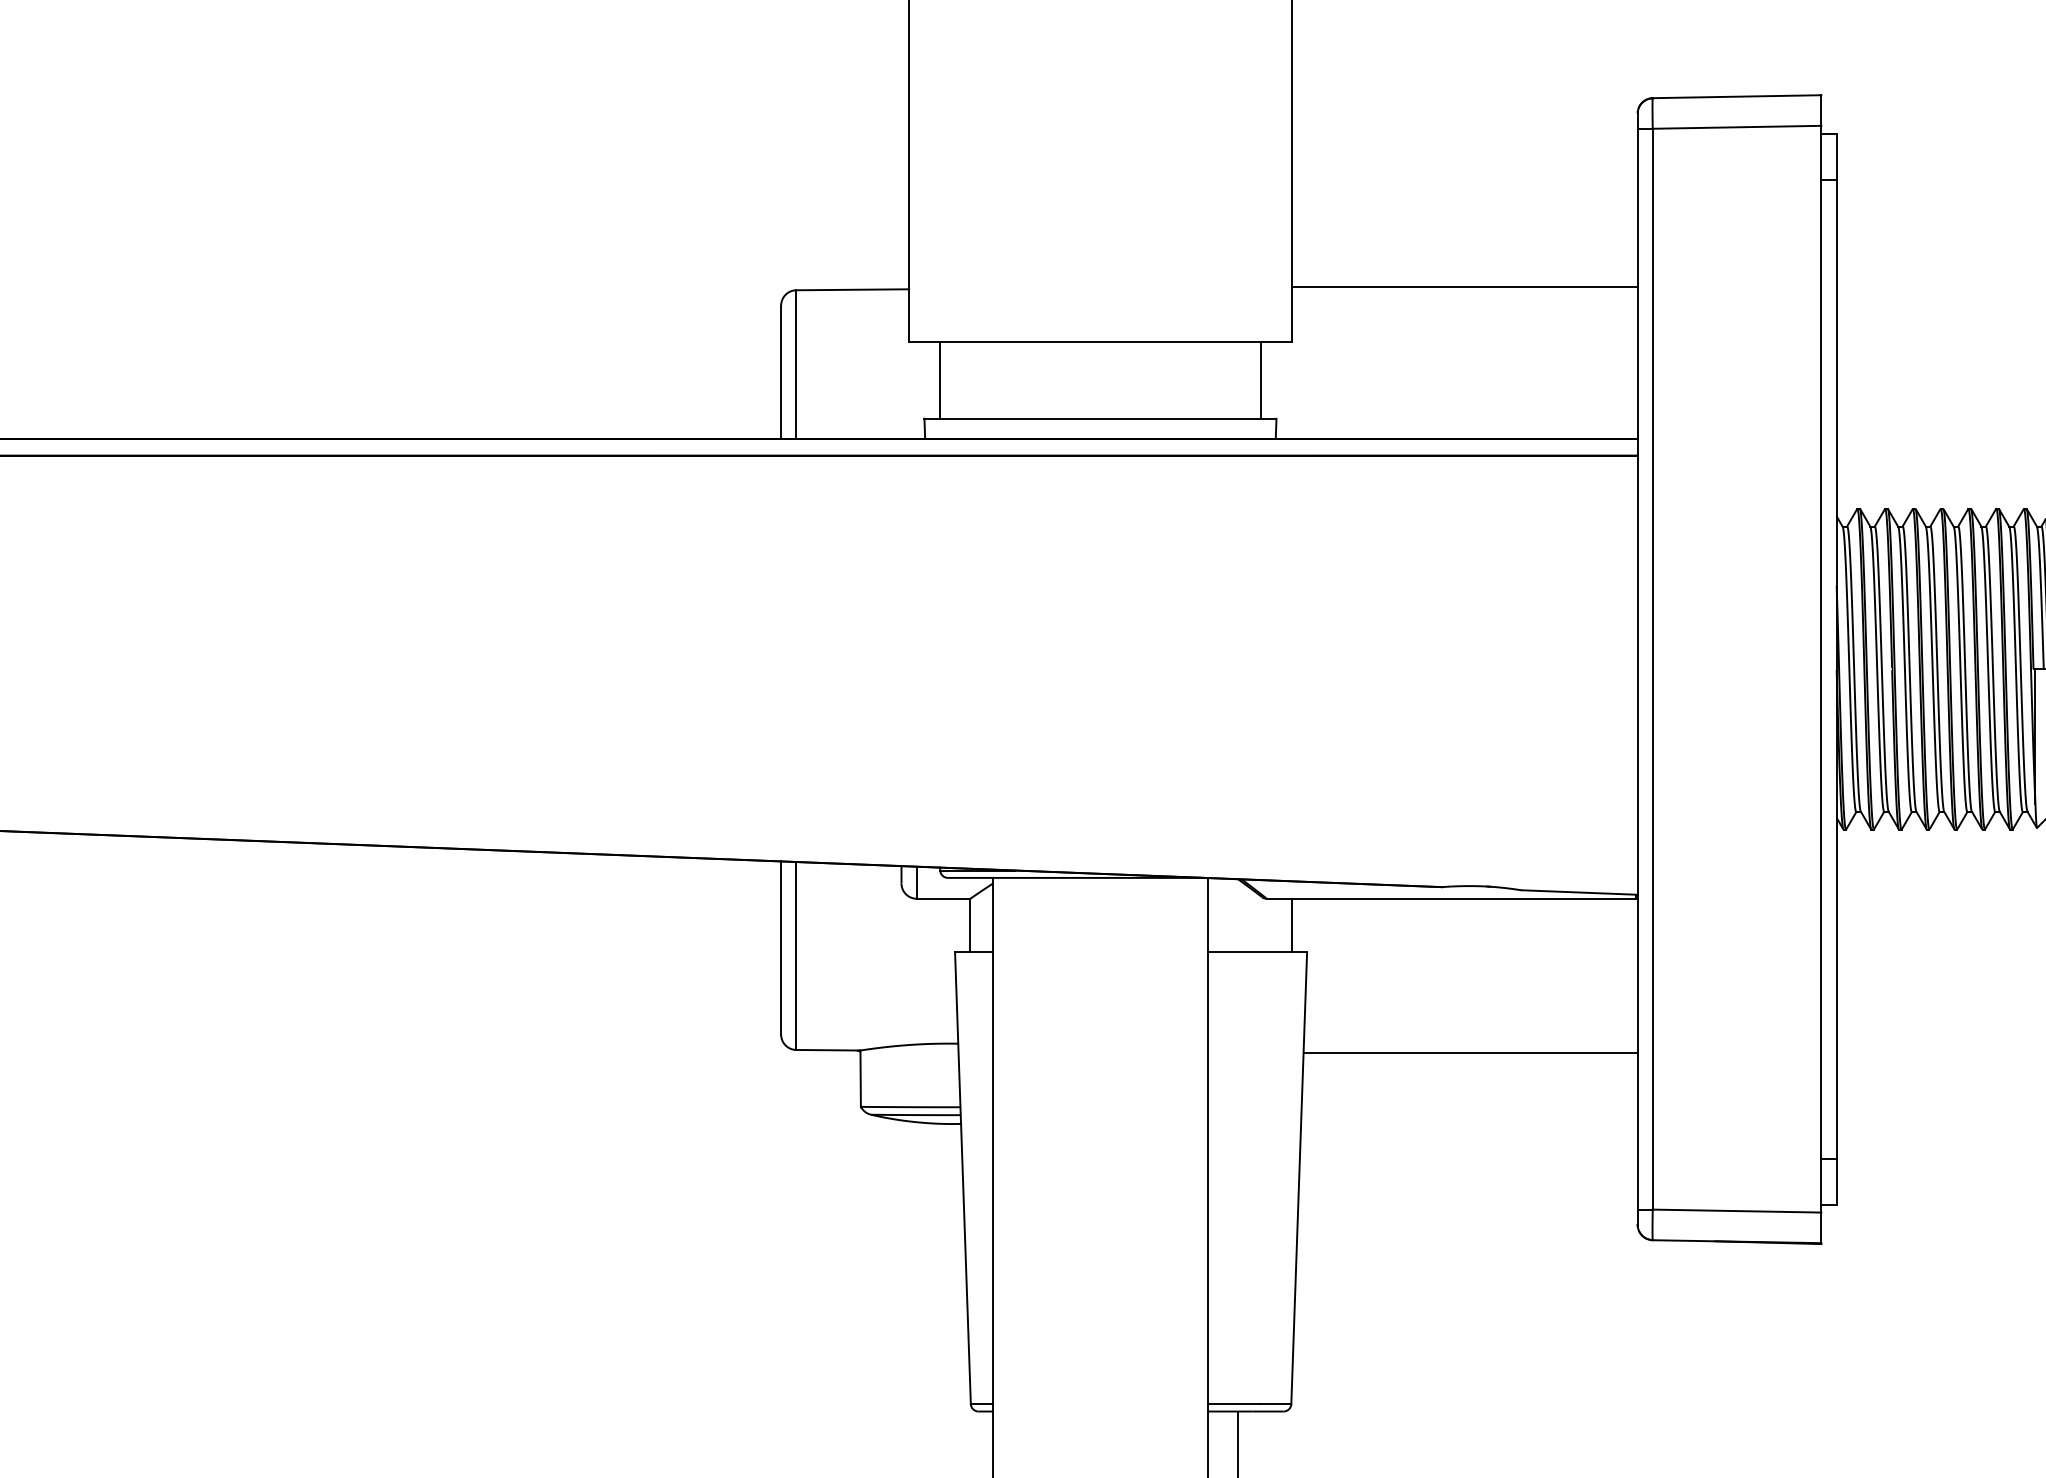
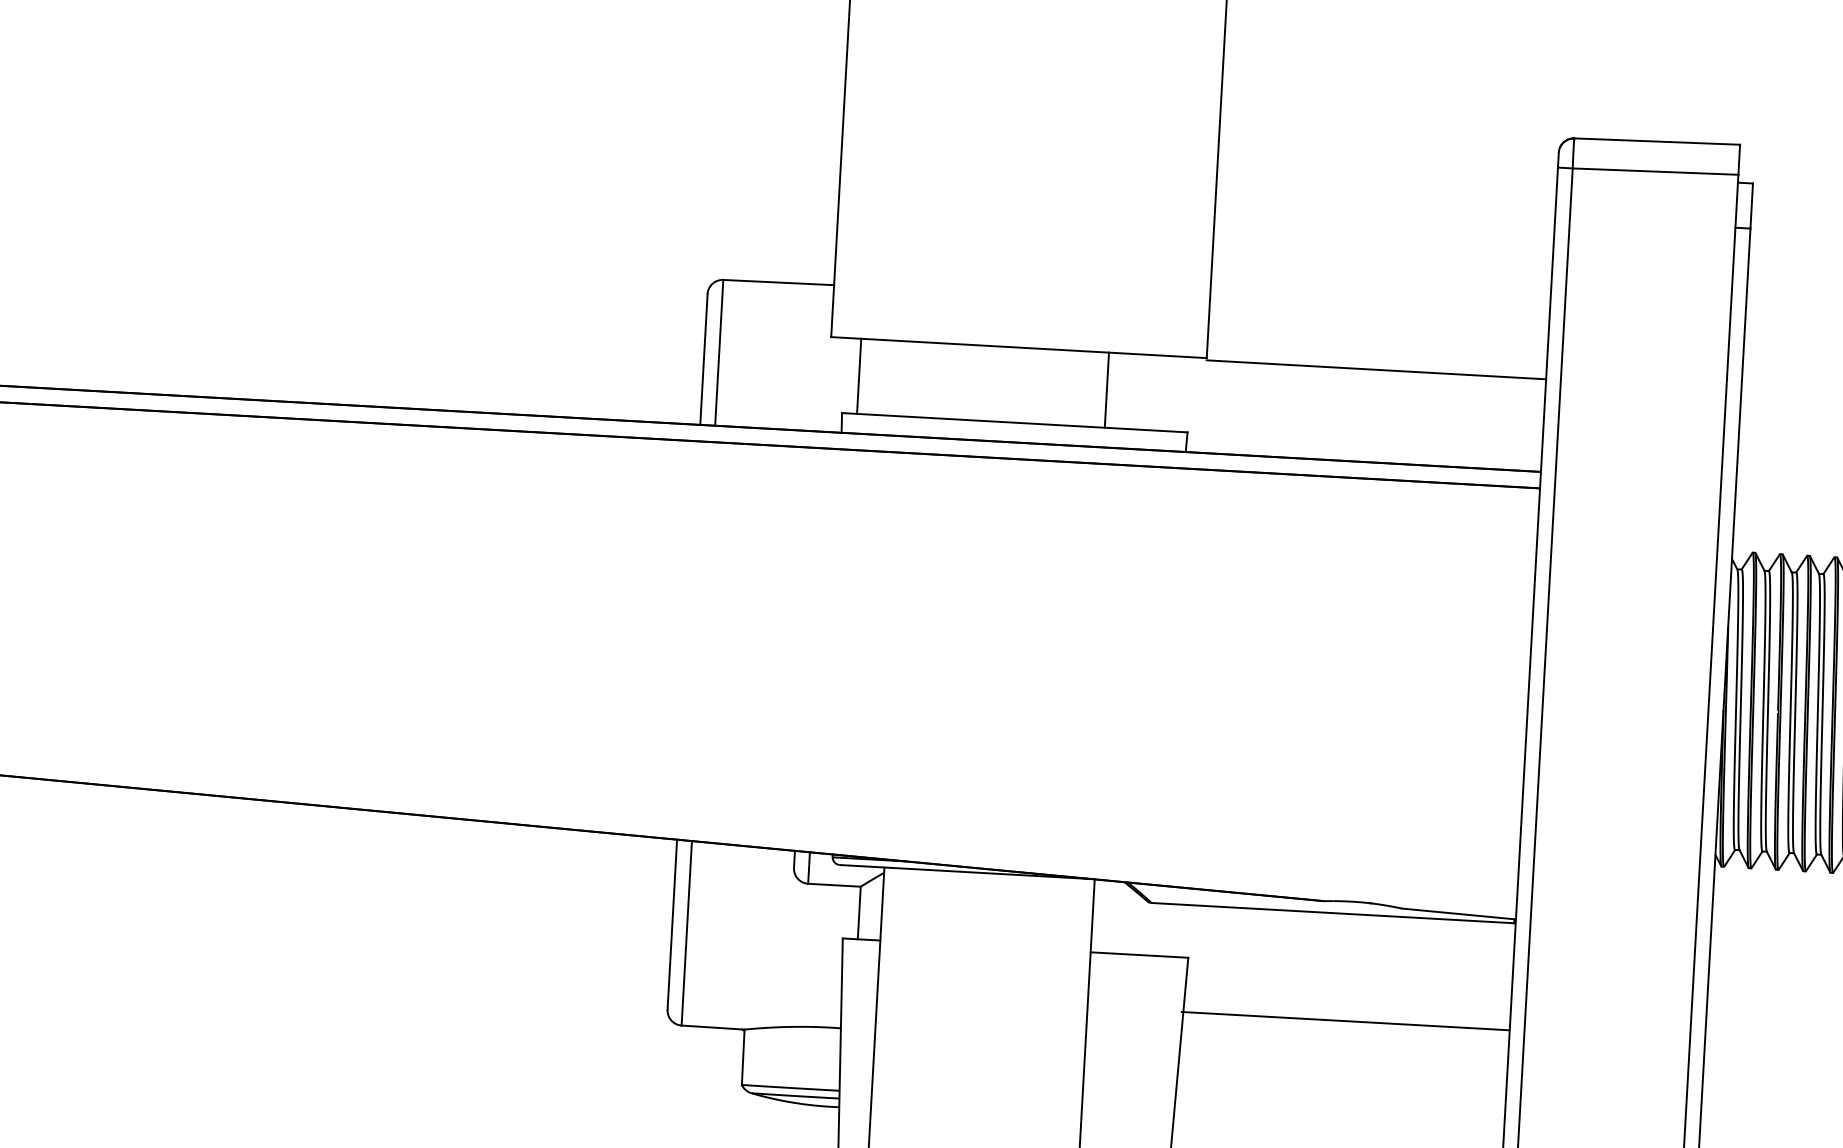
line: (1464, 287) -> (1376, 369), moved
line: (1261, 380) -> (1107, 390), moved
line: (1291, 925) -> (1174, 930), removed
line: (1470, 1052) -> (1345, 1020), moved

